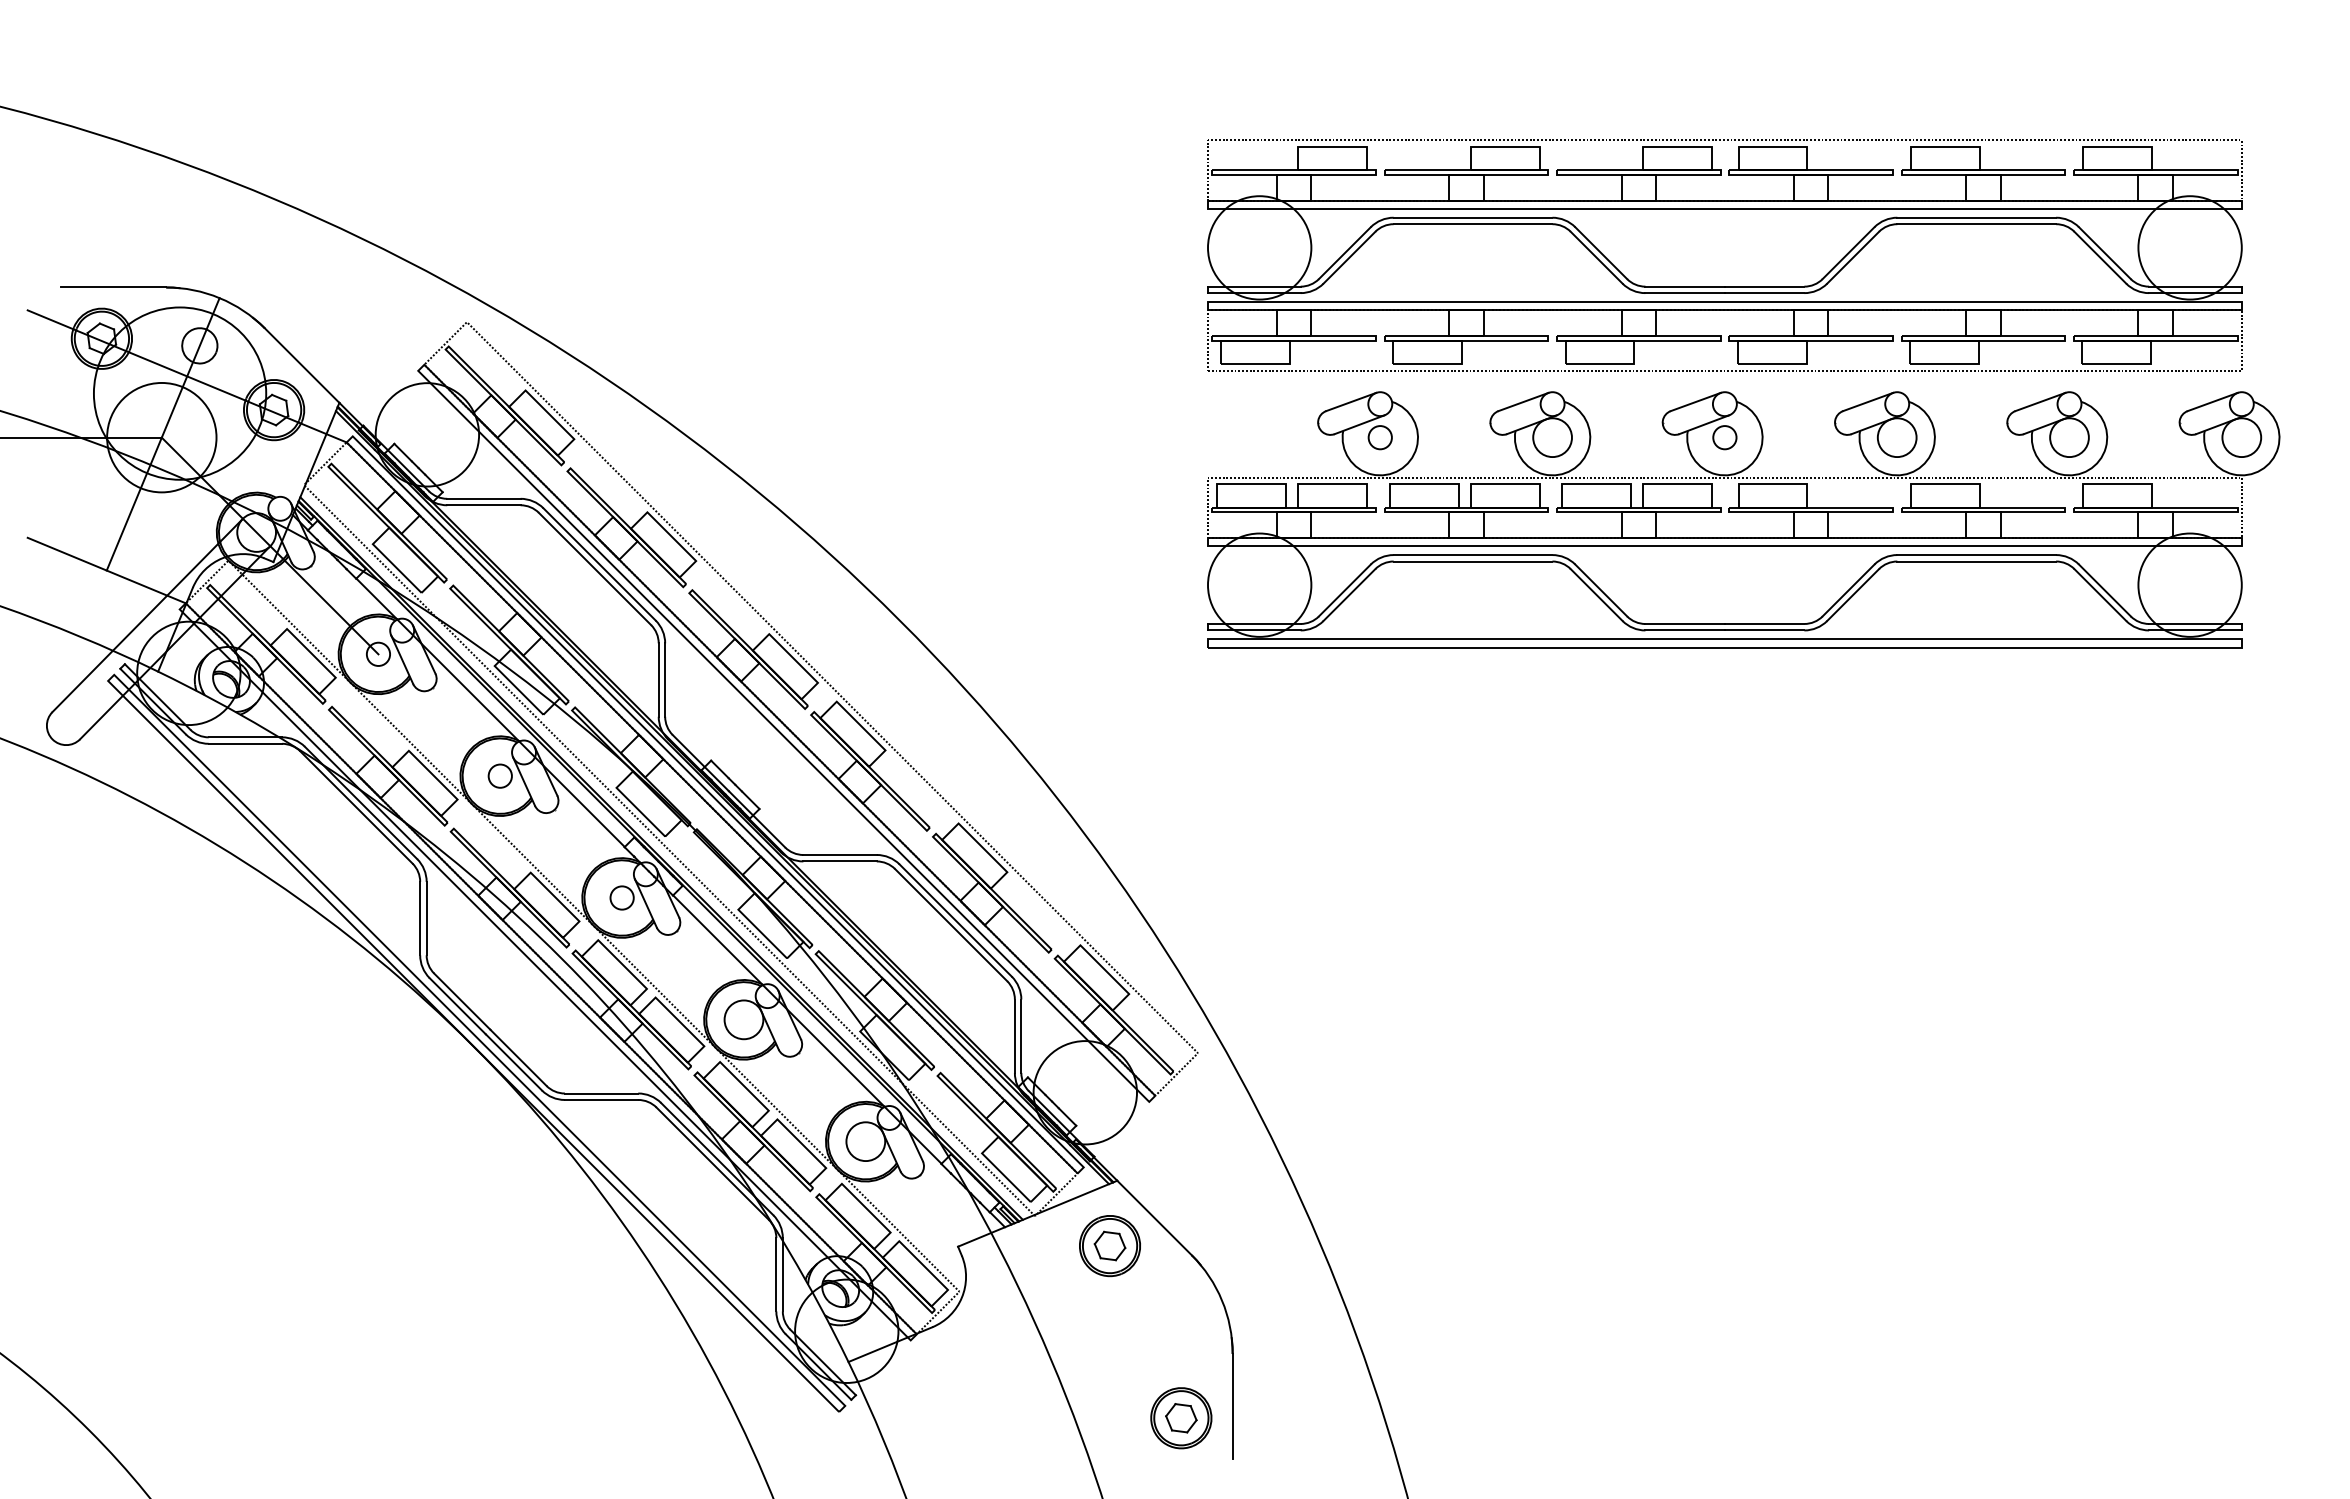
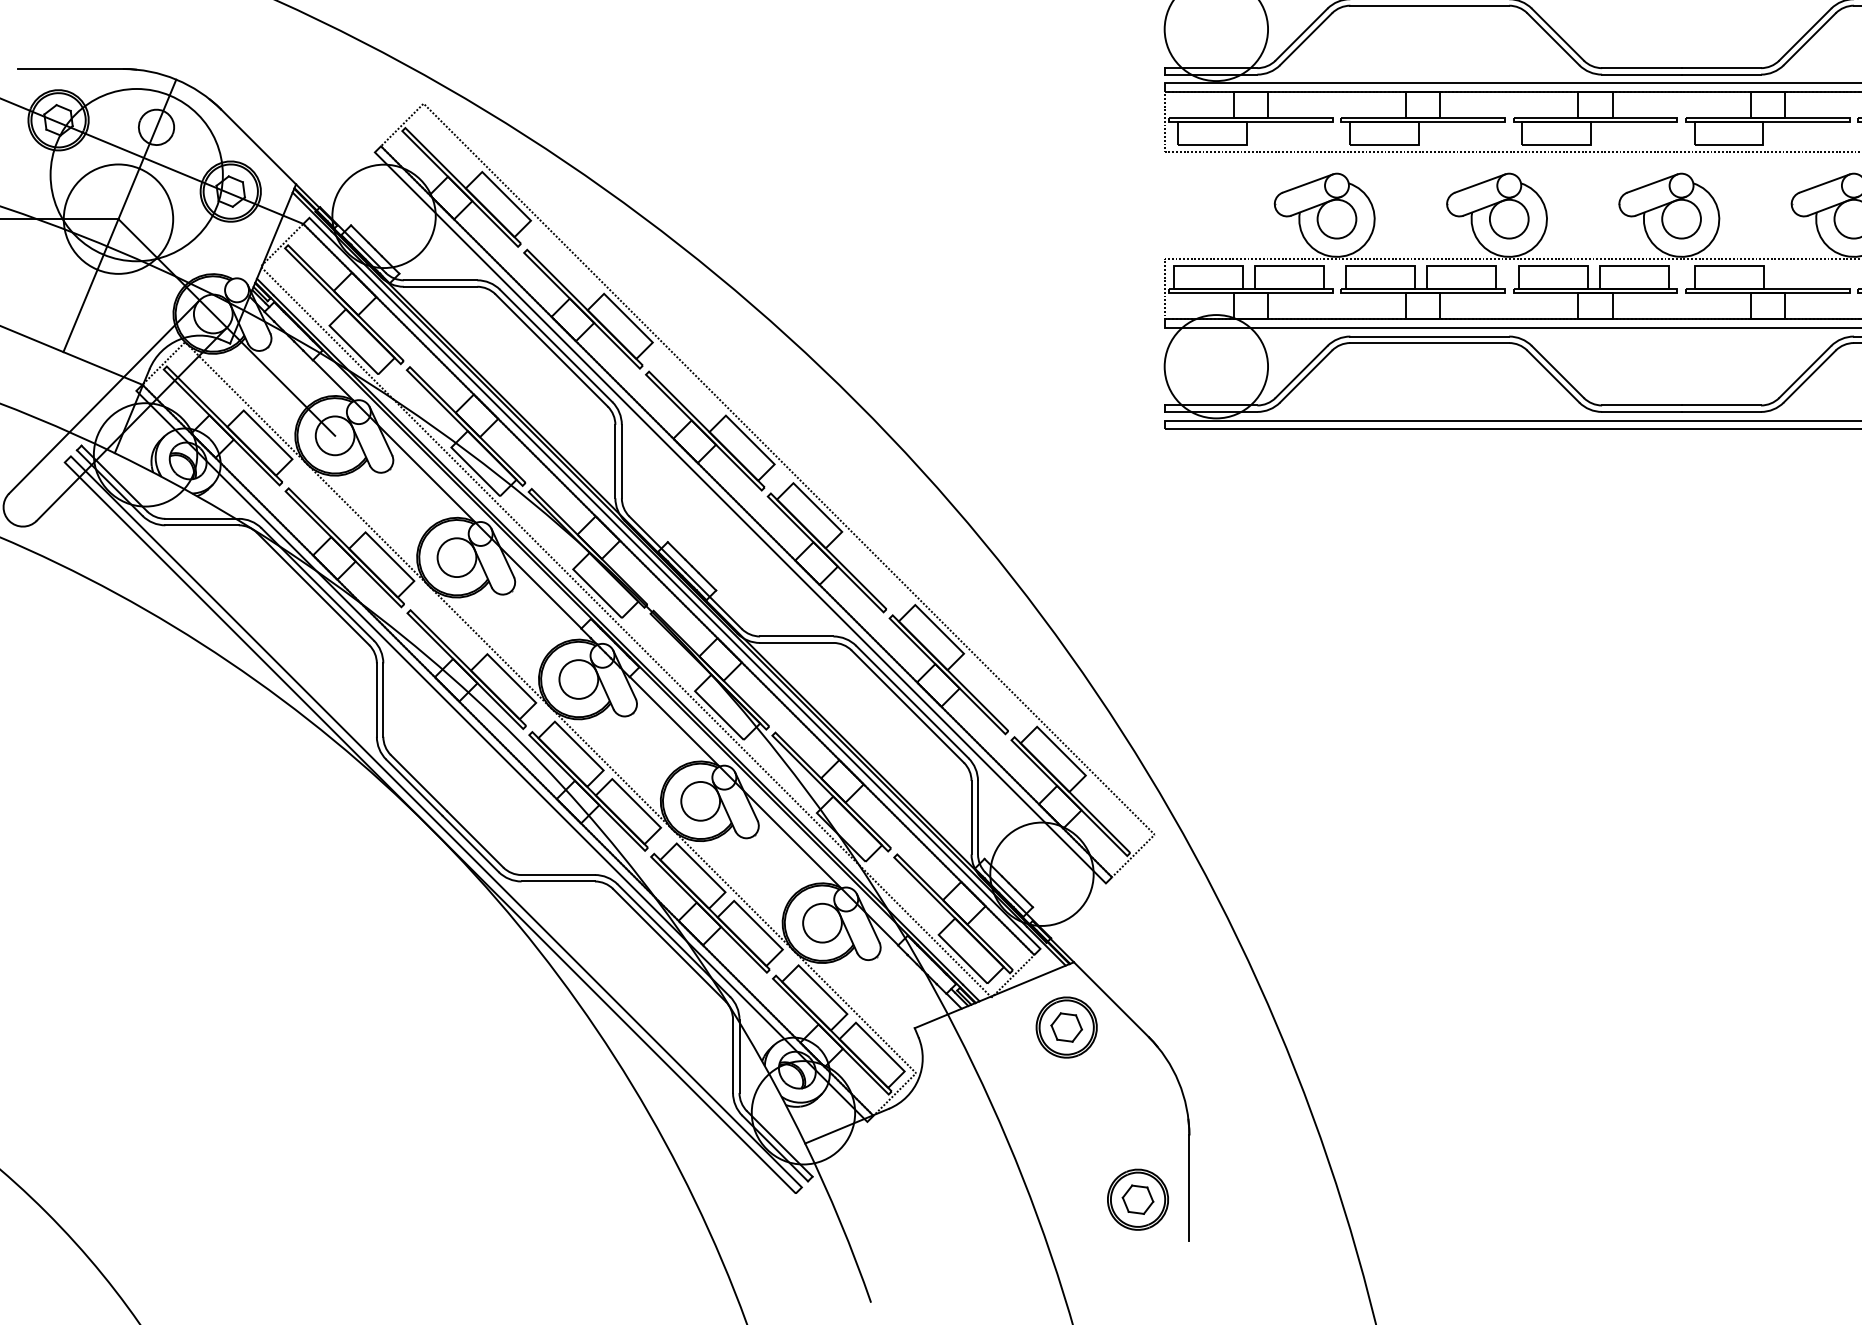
circle: (1379, 437) -> (1336, 219), size x1.67
circle: (1724, 437) -> (1681, 219), size x1.67
circle: (378, 653) -> (335, 435), size x1.67
circle: (499, 775) -> (456, 557), size x1.67
circle: (621, 897) -> (578, 679), size x1.67

